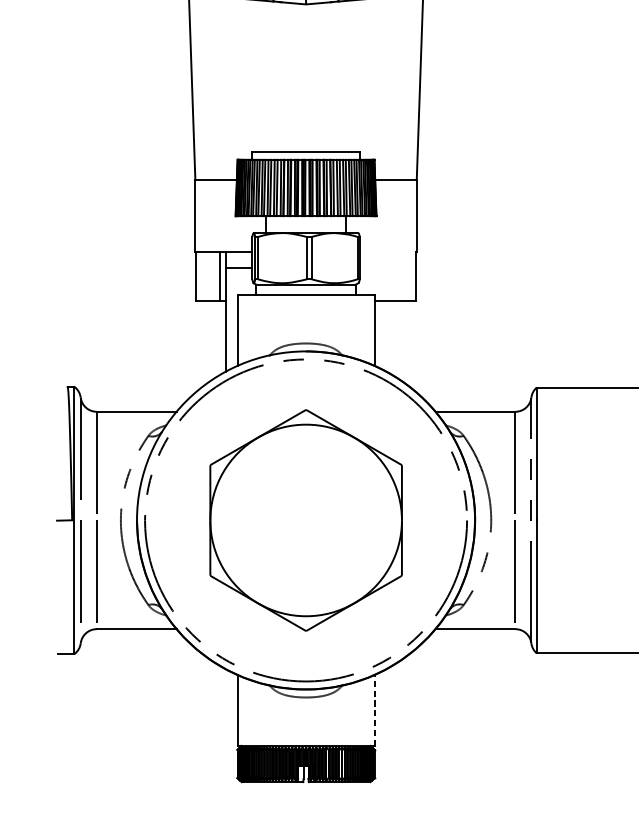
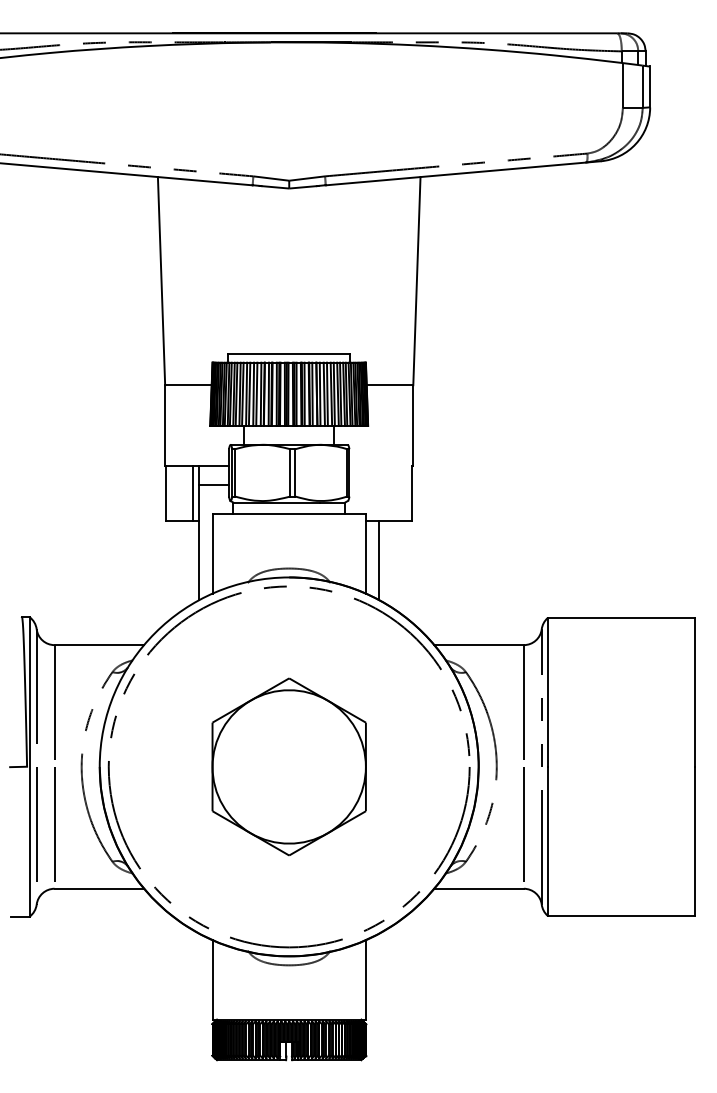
line: (386, 336) -> (379, 560), added
part: (305, 520) -> (288, 766), size x0.71
line: (374, 710) -> (365, 979), dashed -> solid

